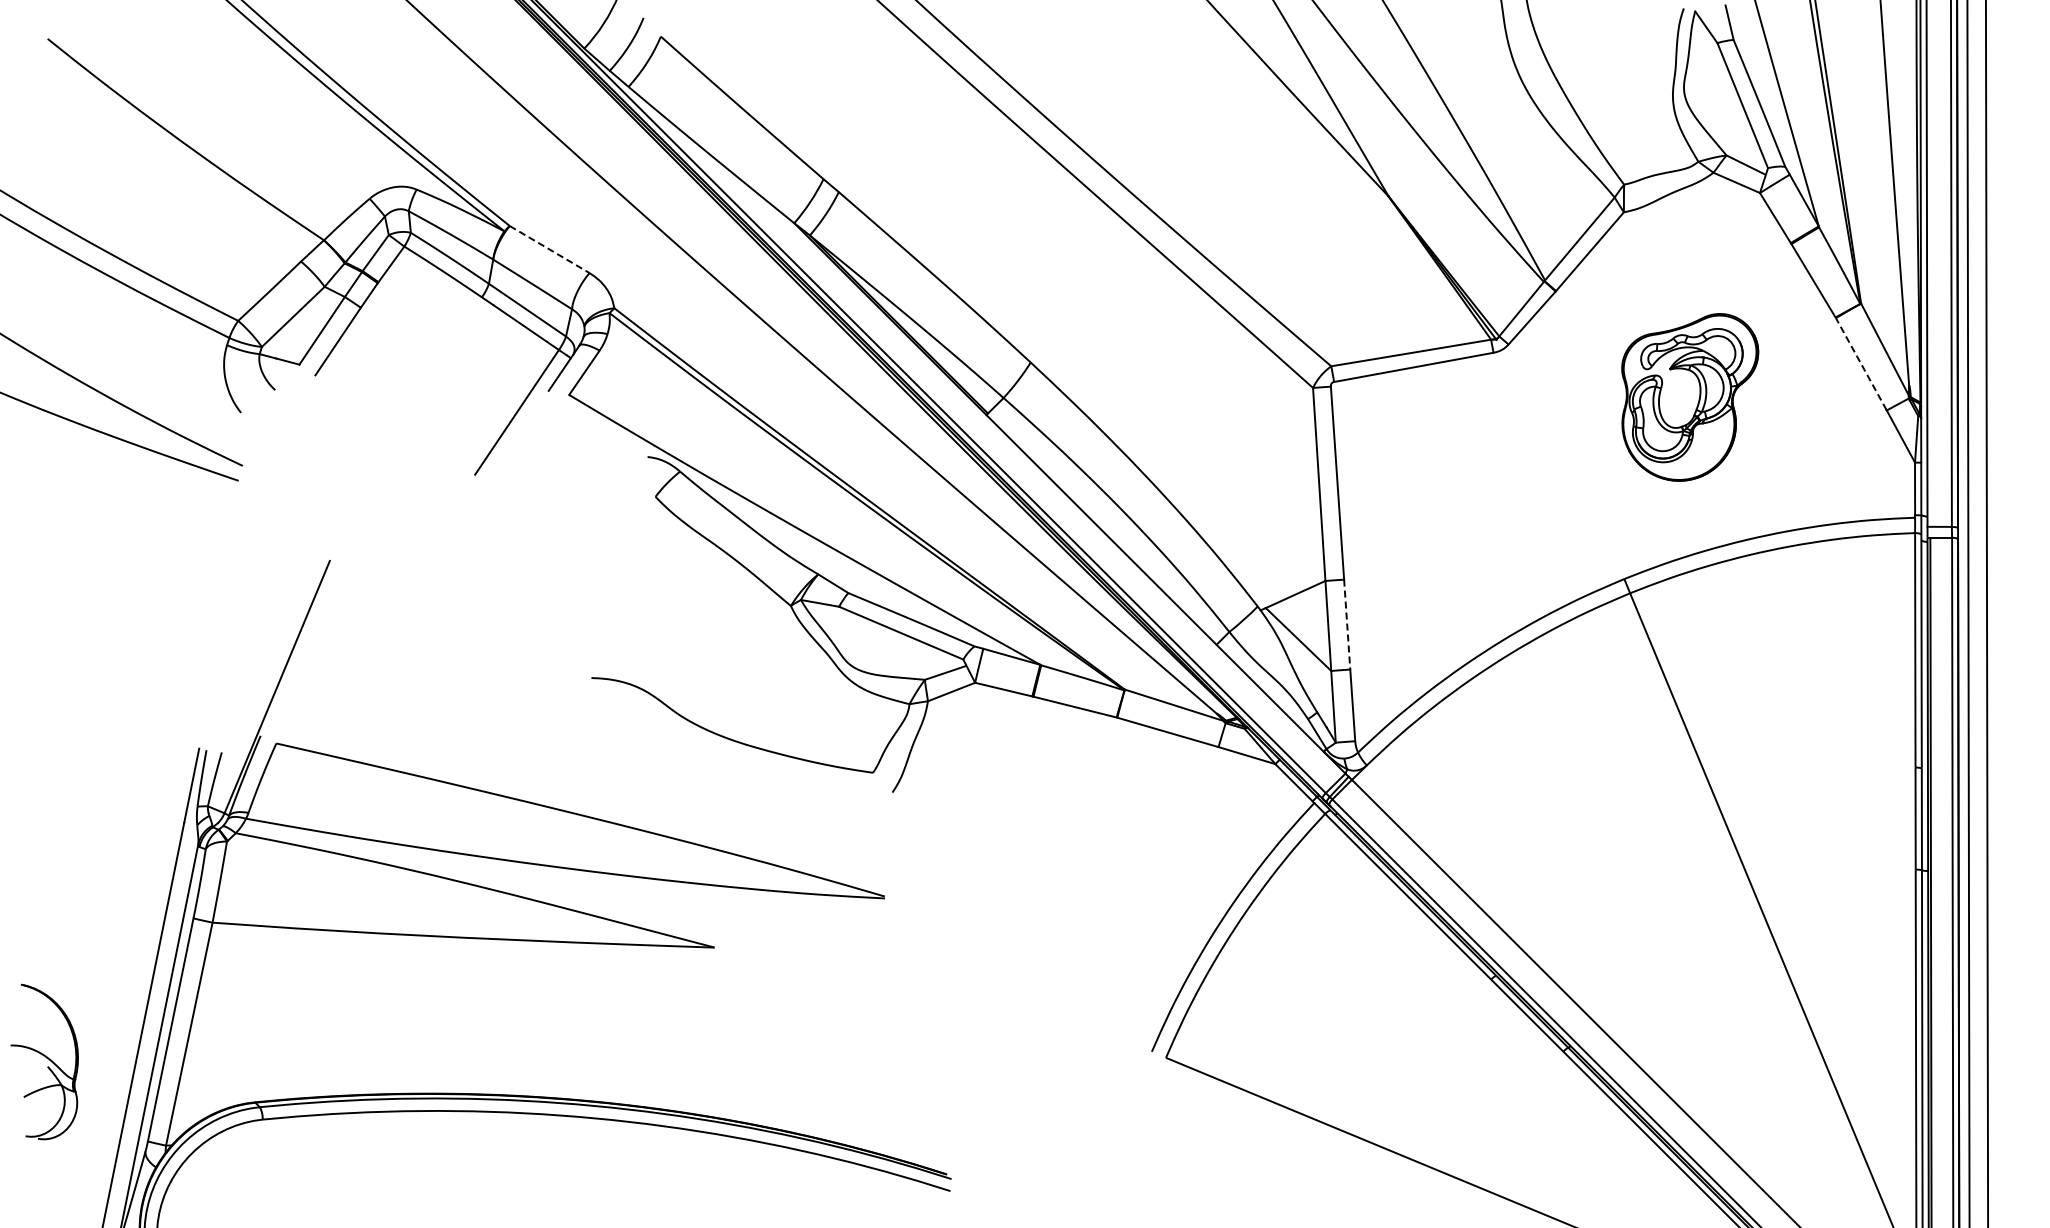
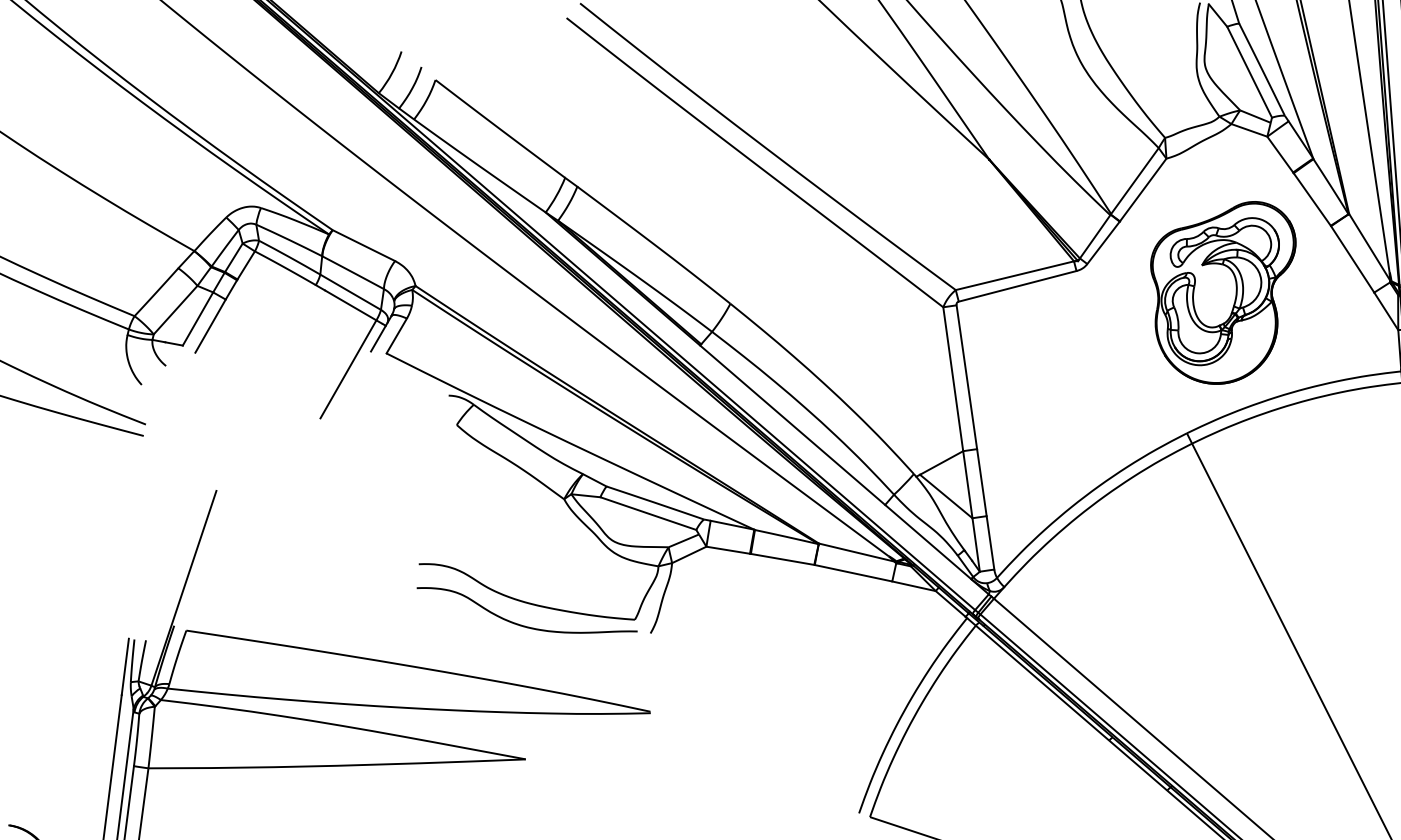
line: (550, 249) -> (364, 245), dashed -> solid
line: (1861, 363) -> (1352, 258), dashed -> solid
part: (1690, 397) -> (1226, 293), size x1.43
line: (1347, 625) -> (982, 483), dashed -> solid
curve: (722, 768) -> (521, 624), added

